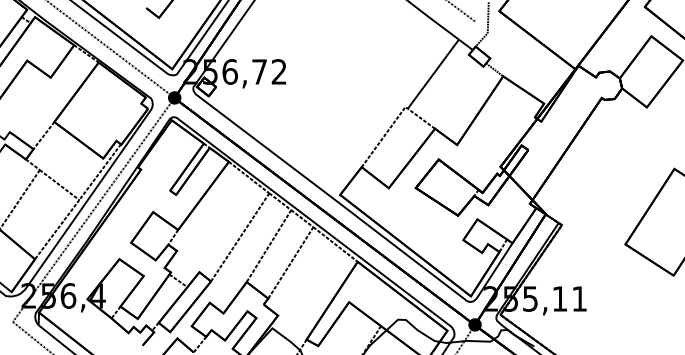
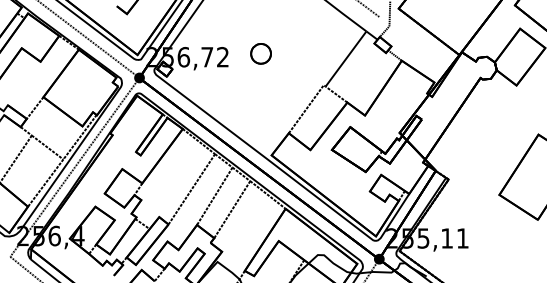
part: (326, 67) -> (260, 53), added

